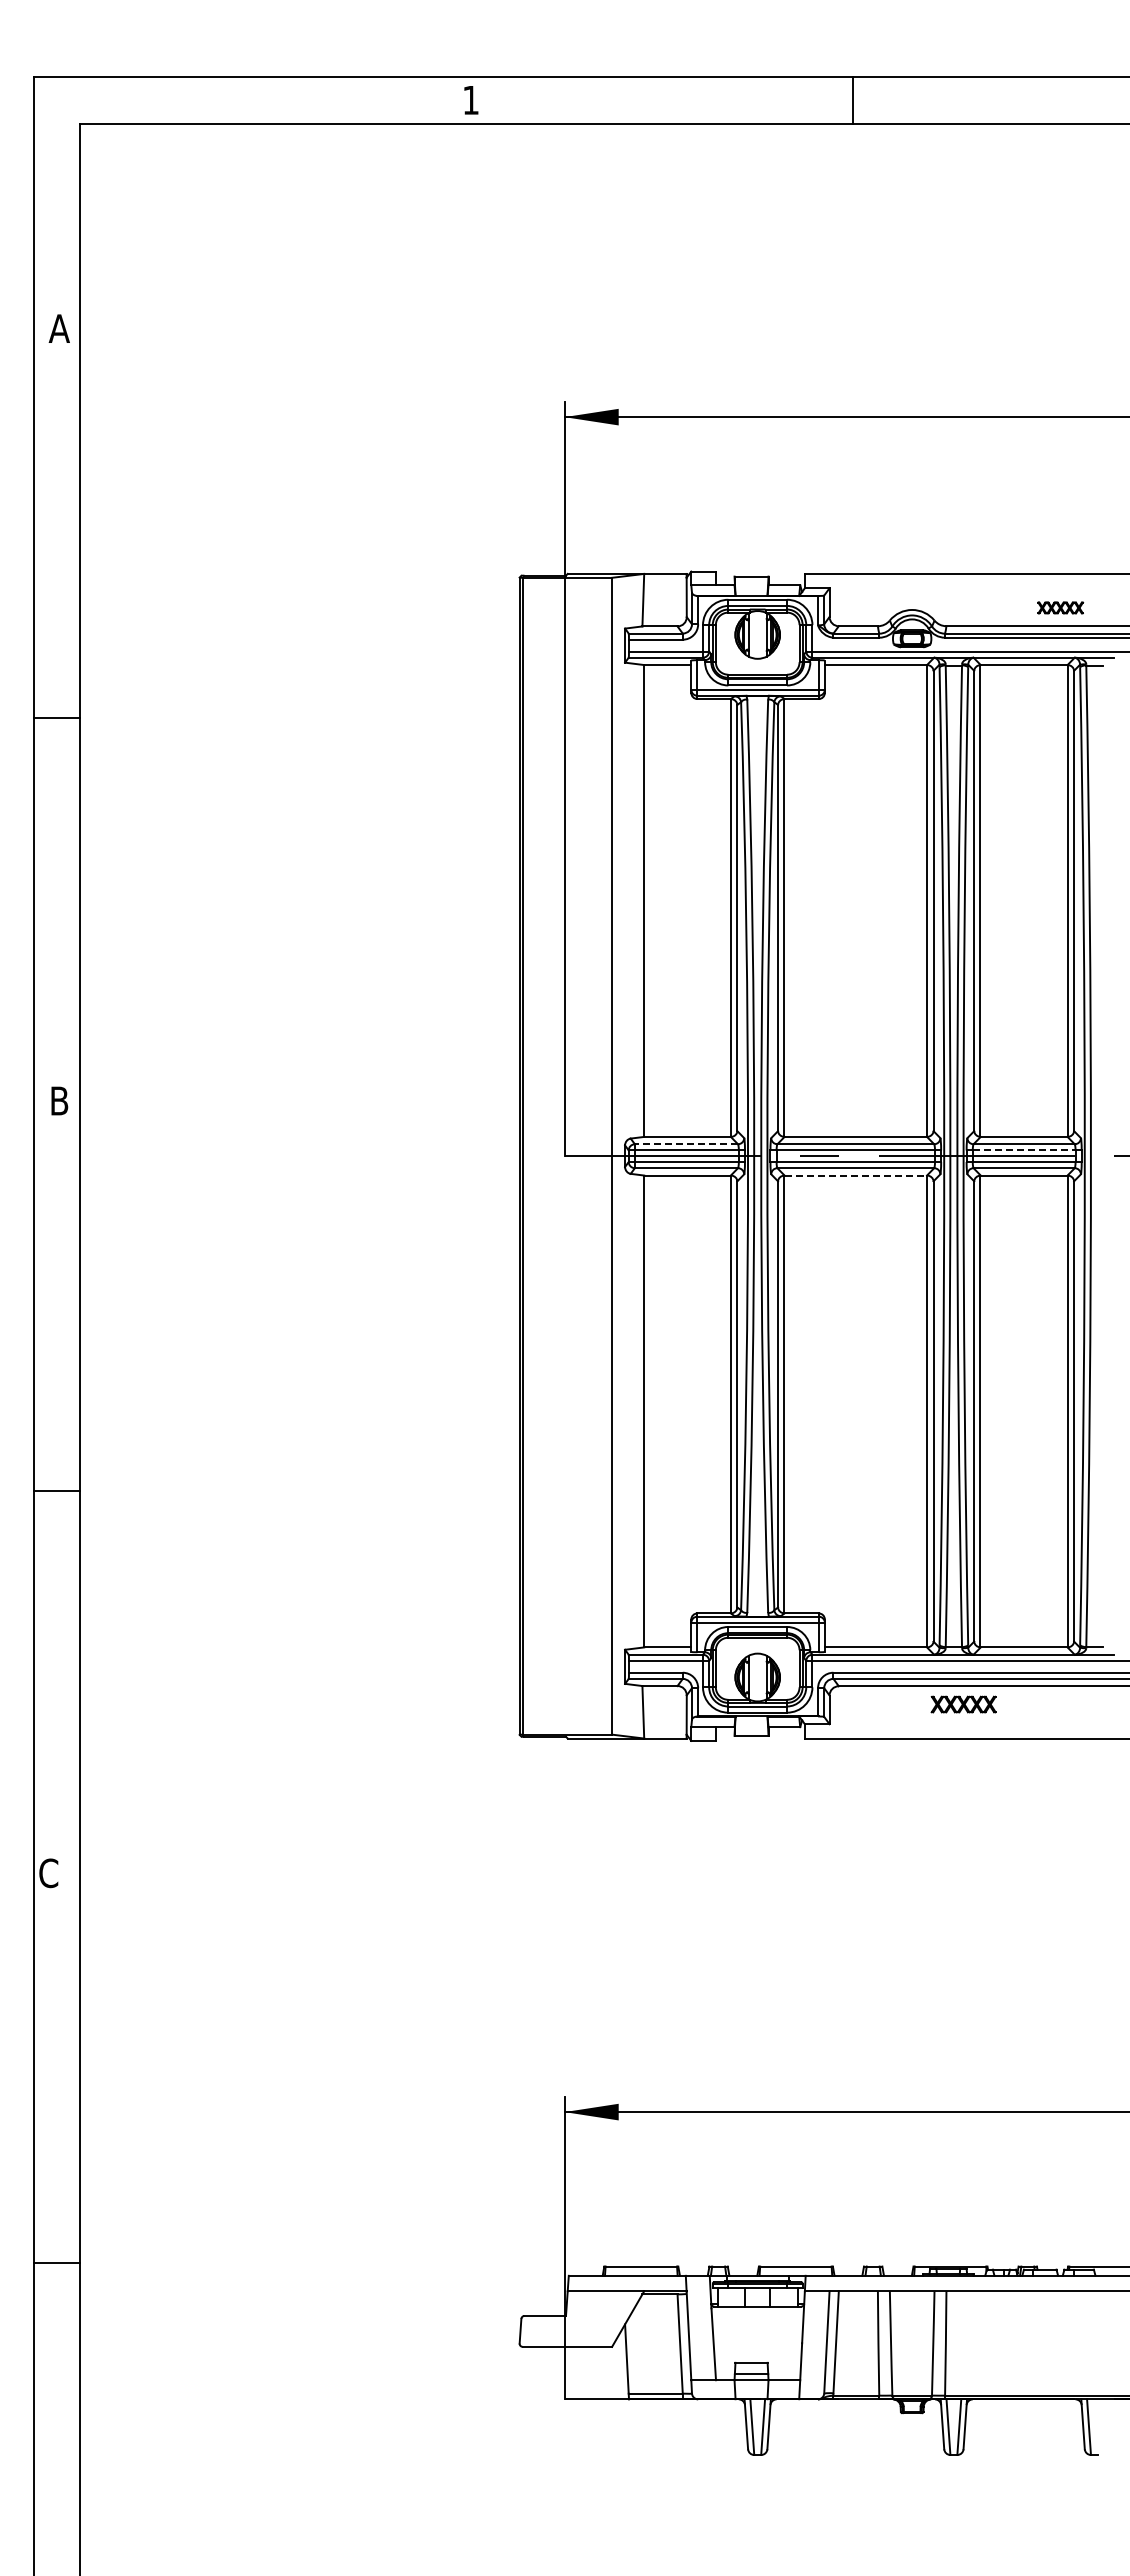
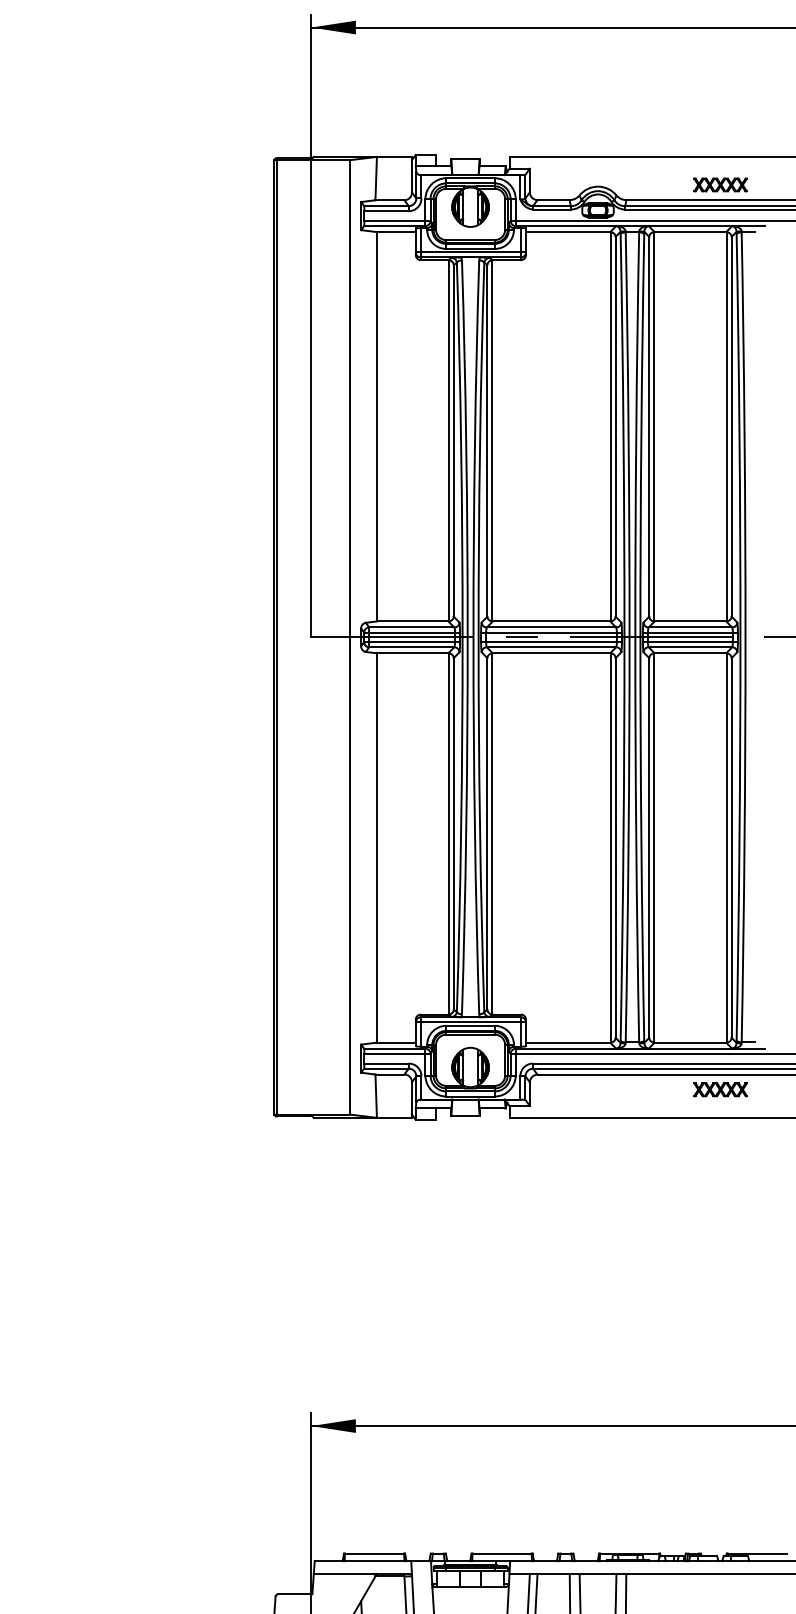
part: (1060, 607) -> (720, 184), size x1.43
line: (686, 1144) -> (411, 627), dashed -> solid
line: (1024, 1150) -> (690, 632), dashed -> solid
line: (856, 1175) -> (552, 653), dashed -> solid
part: (963, 1704) -> (720, 1089), moved

